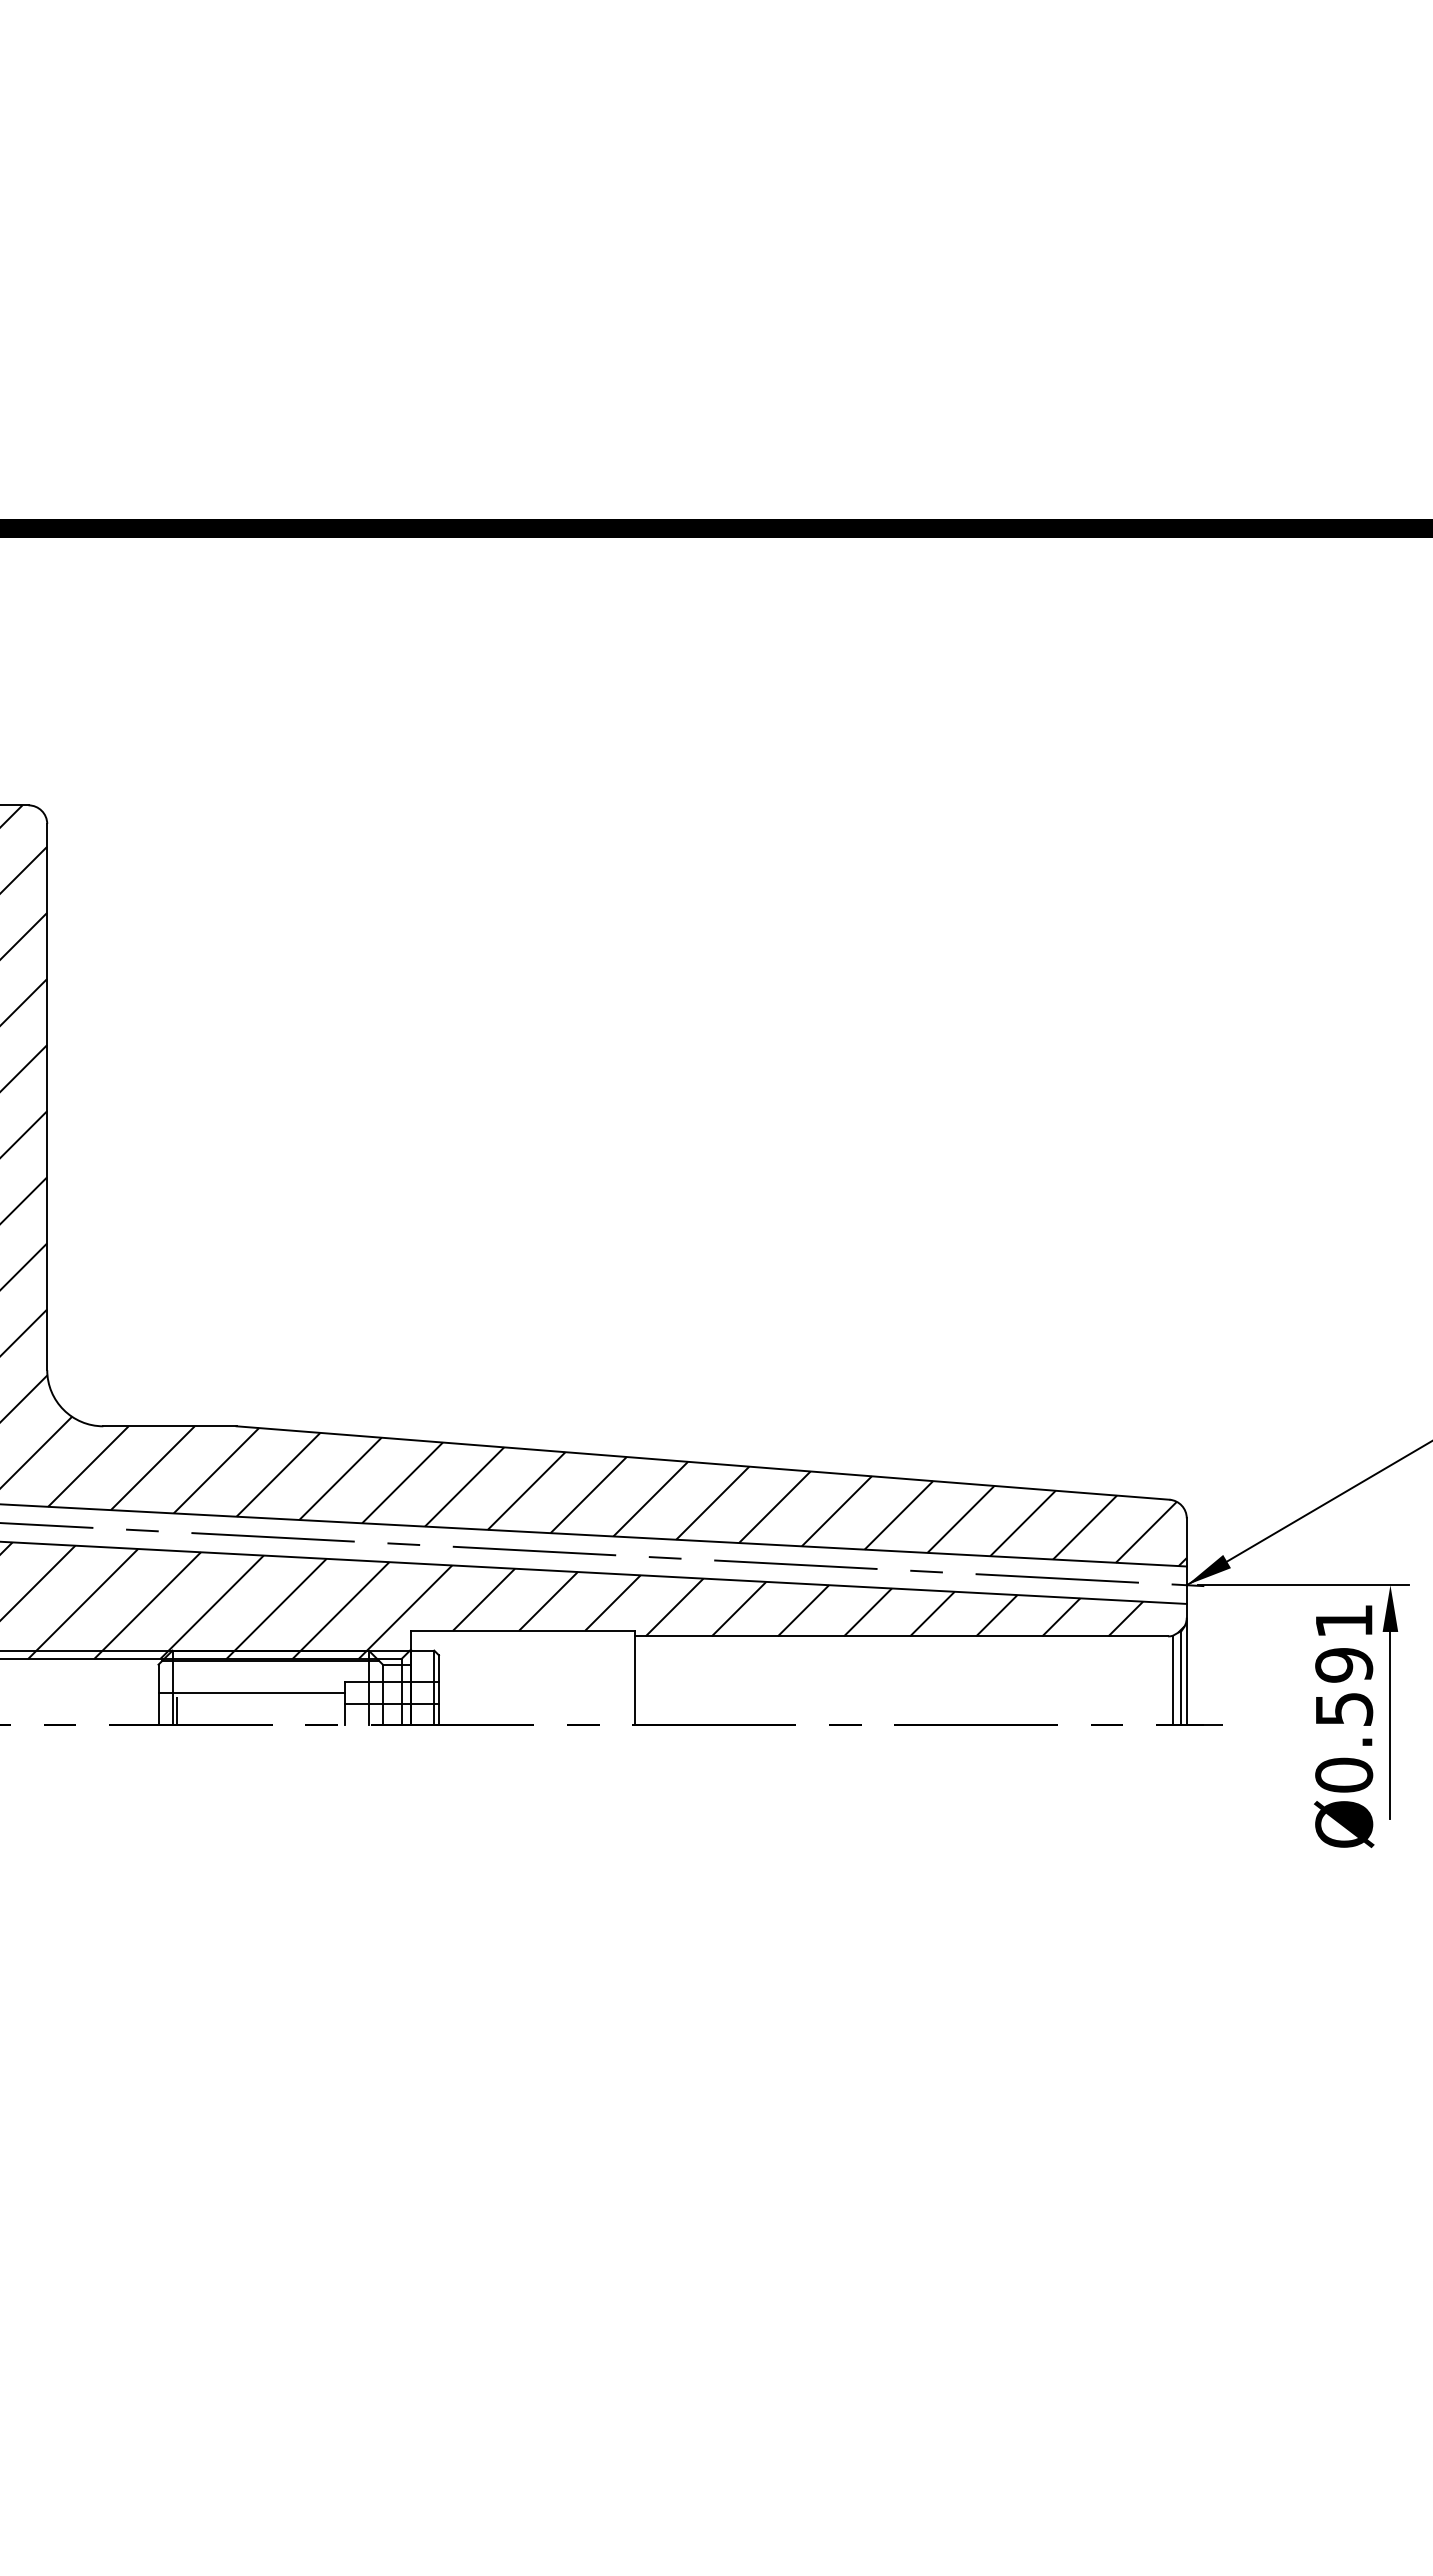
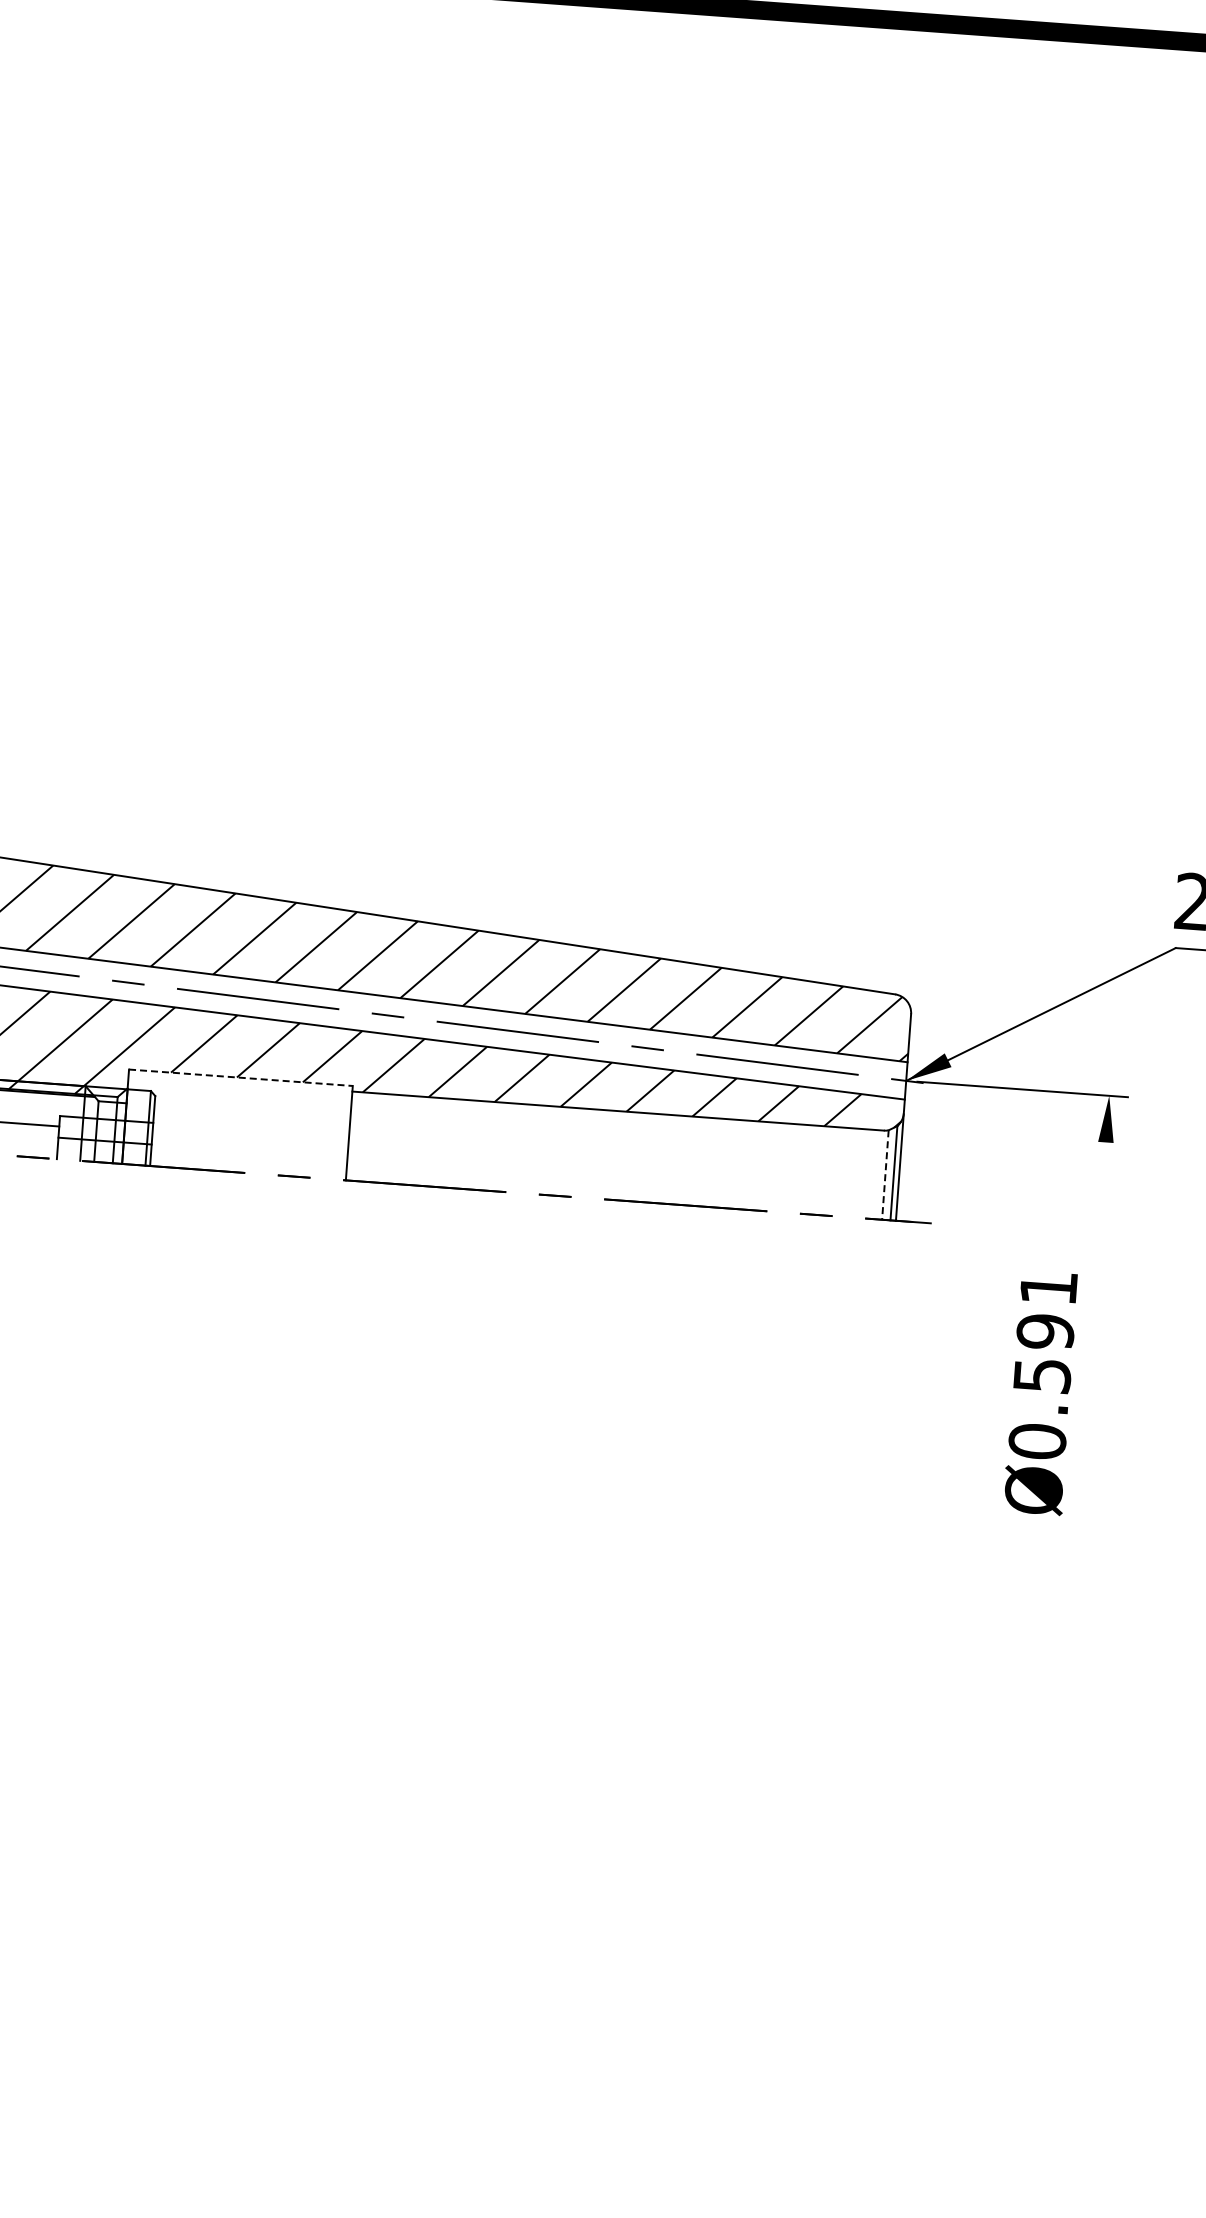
line: (523, 1630) -> (241, 1077), solid -> dashed
line: (1172, 1680) -> (884, 1174), solid -> dashed
line: (1390, 1724) -> (1099, 1234), removed
text: (1344, 1726) -> (1041, 1392), moved

